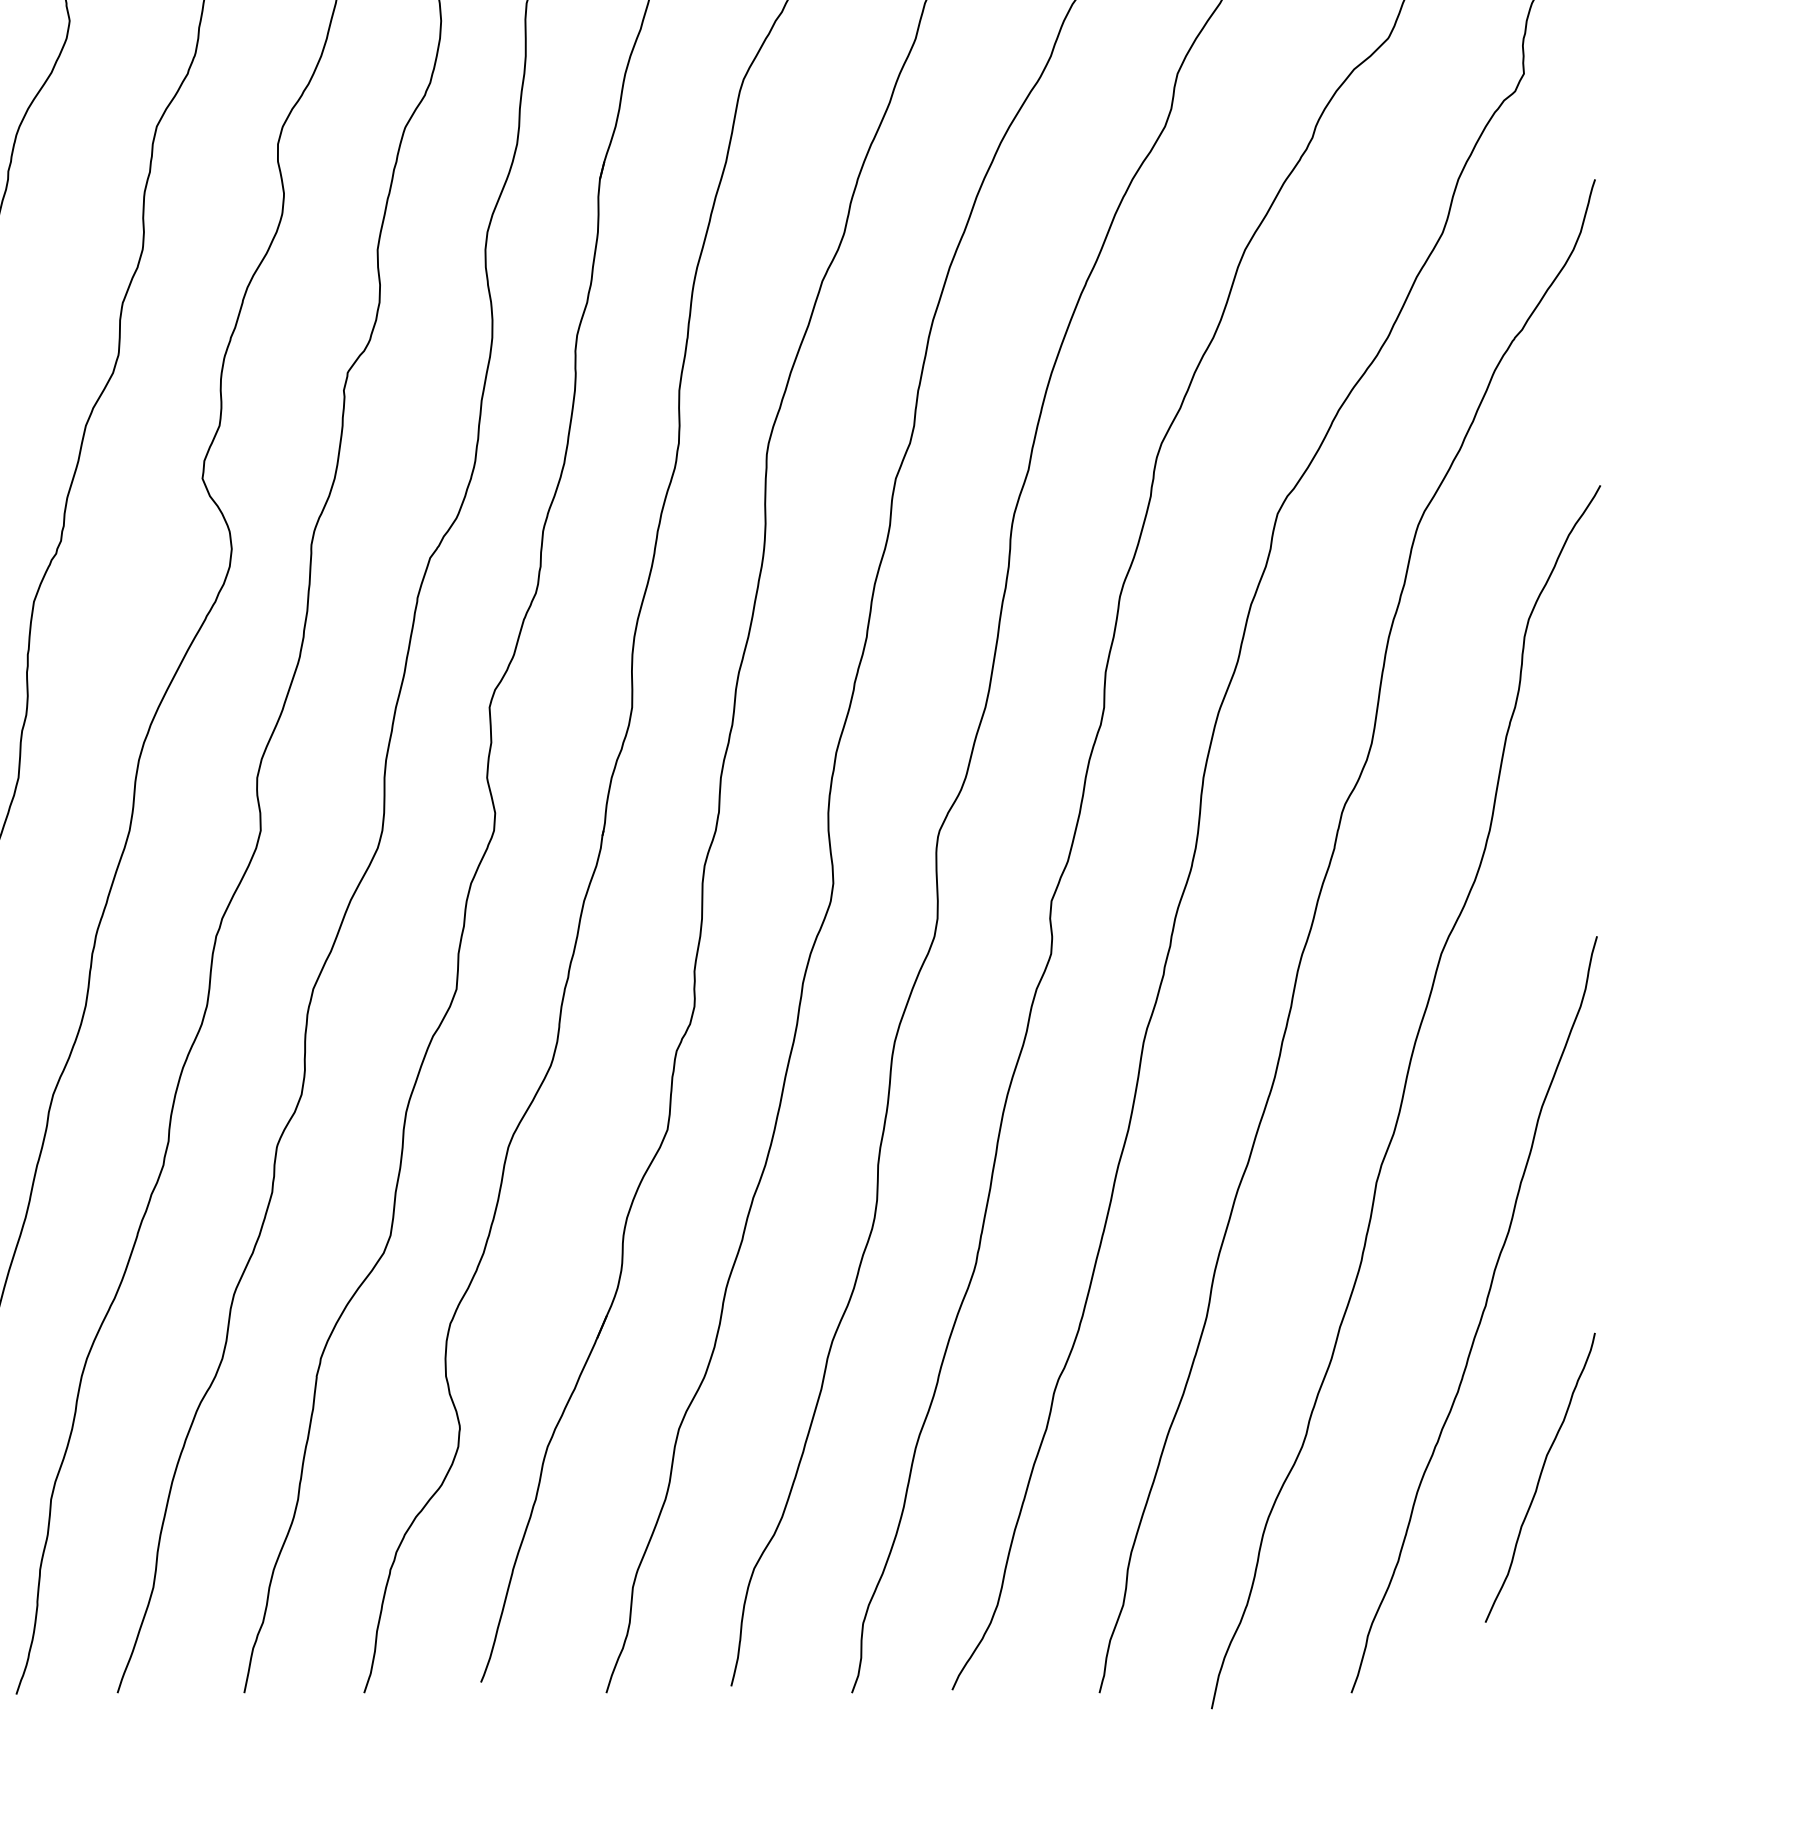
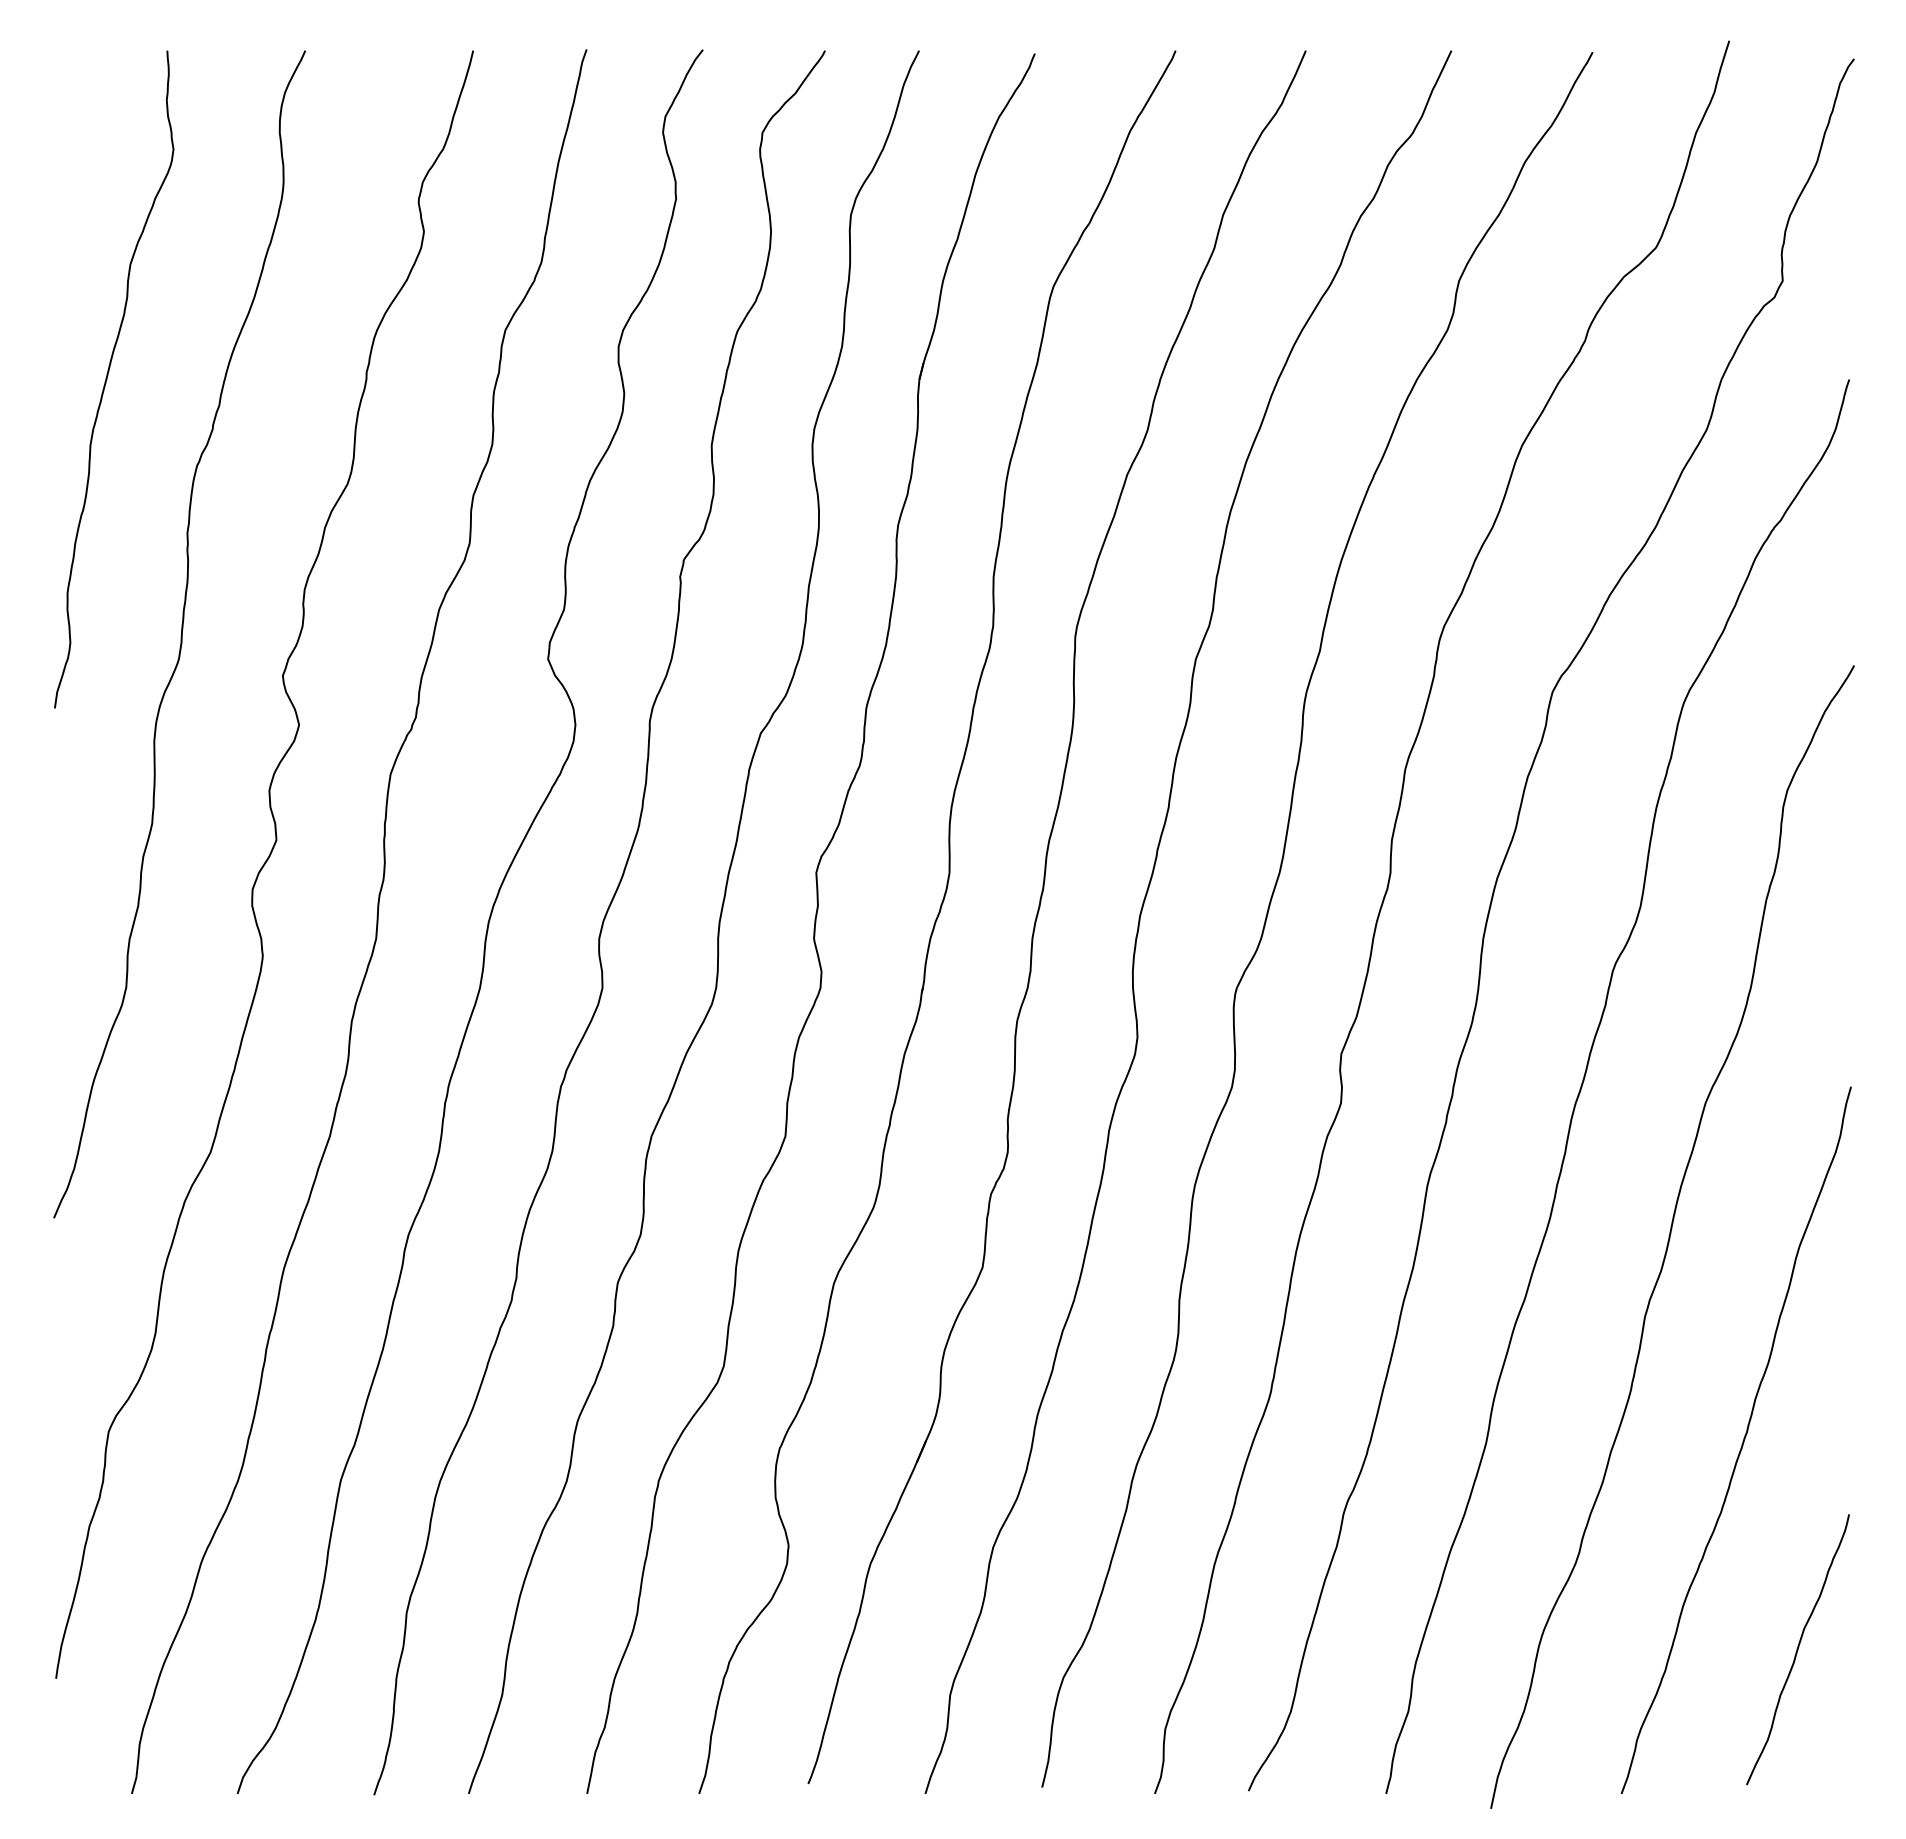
curve: (1539, 1477) -> (1797, 1649), moved

